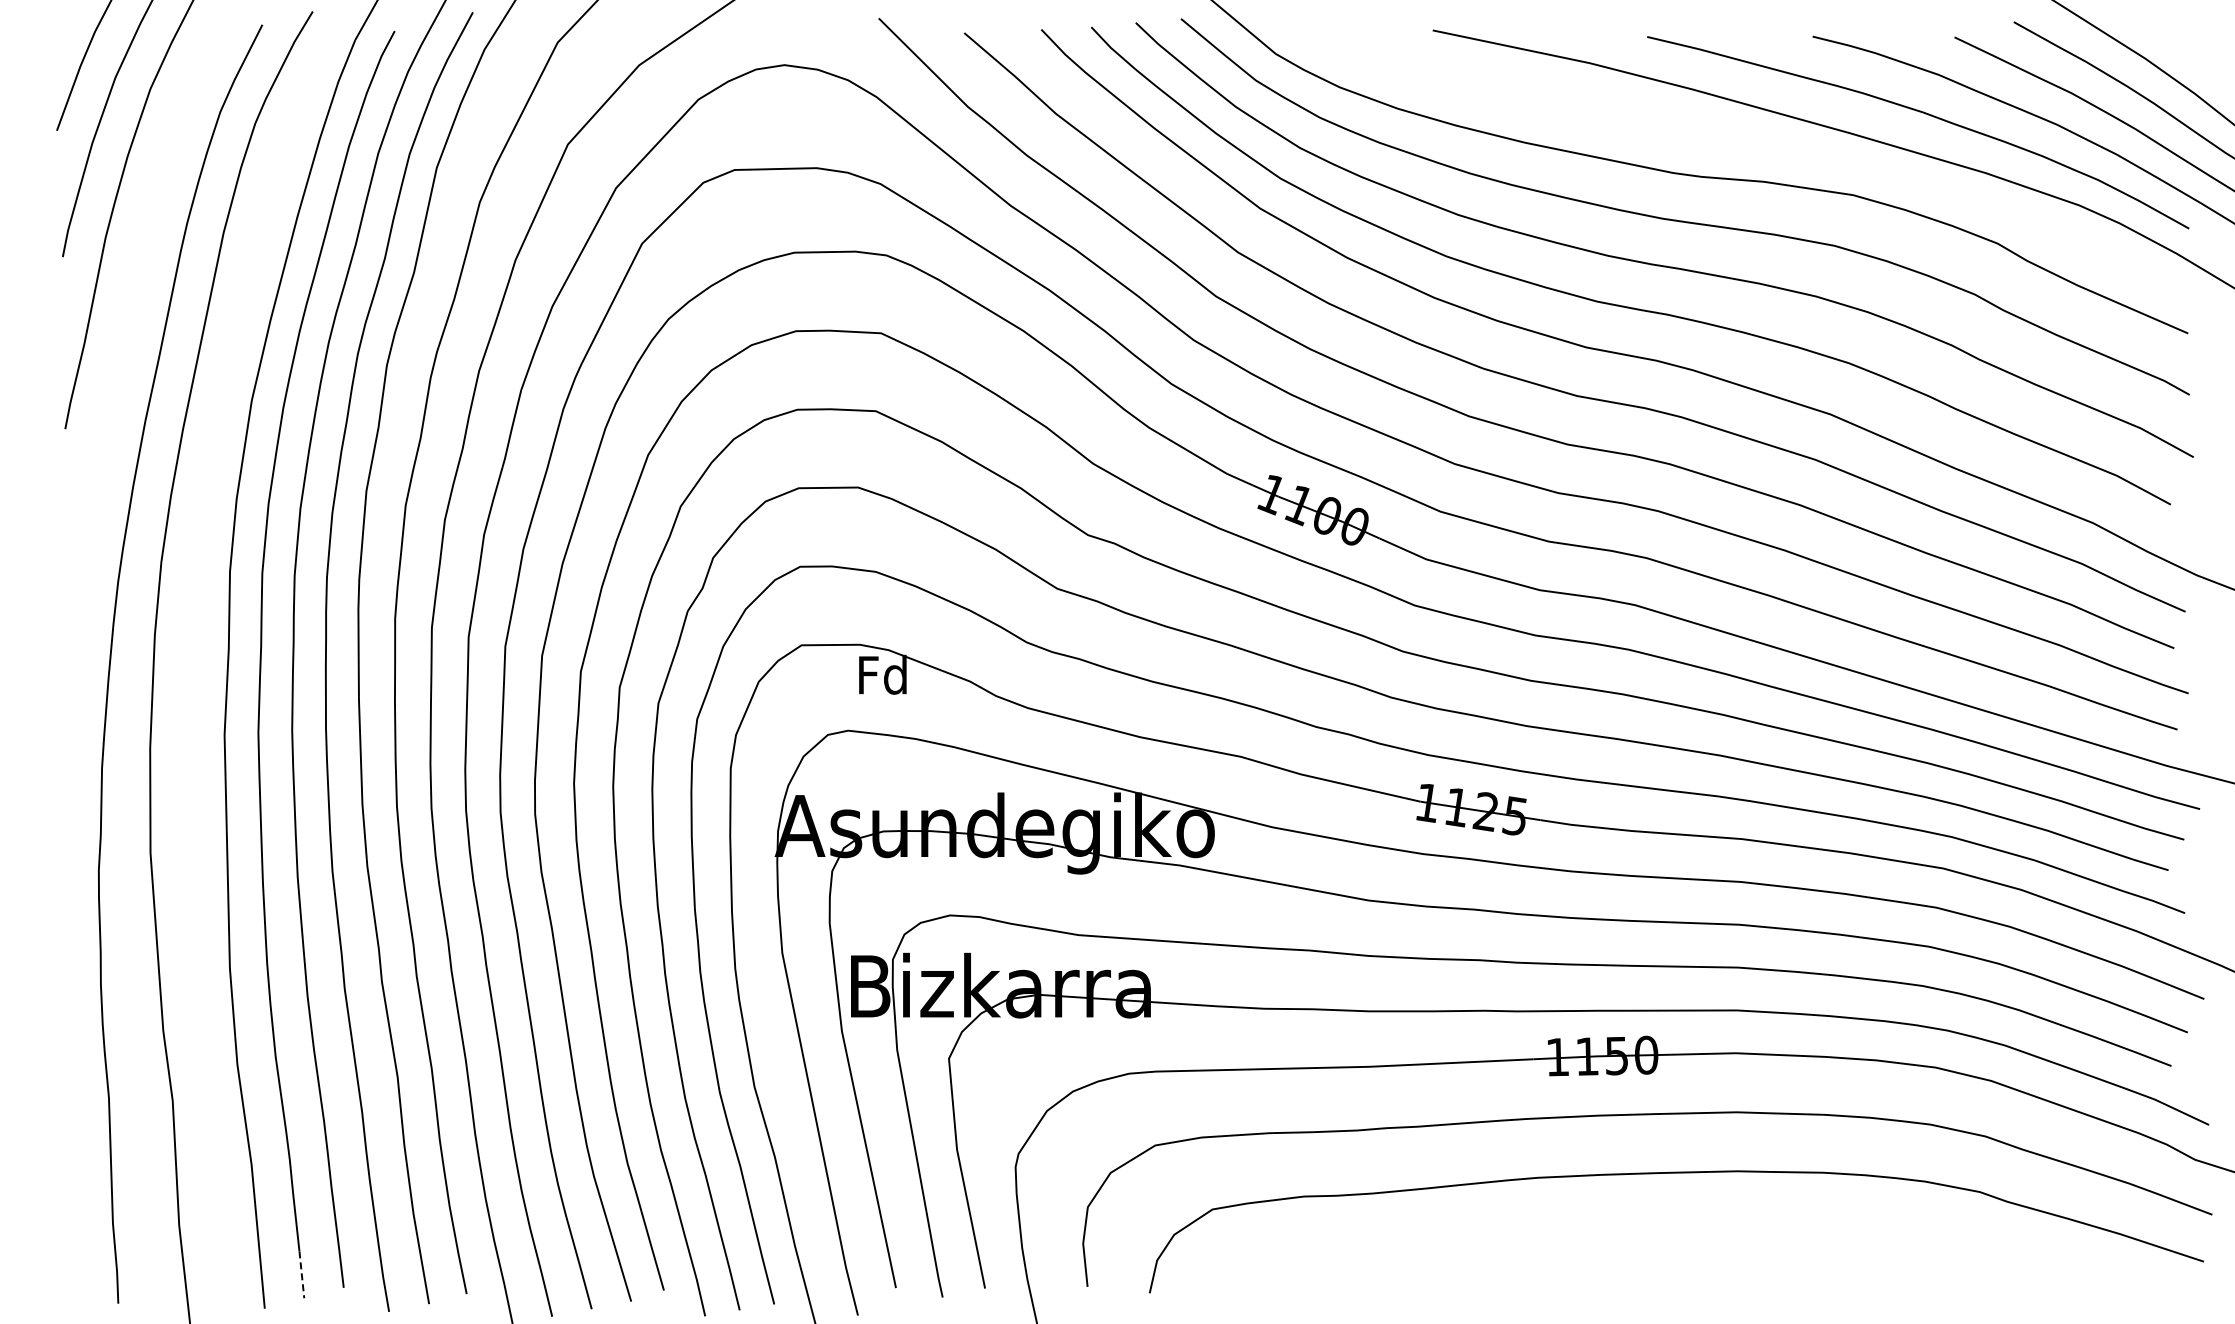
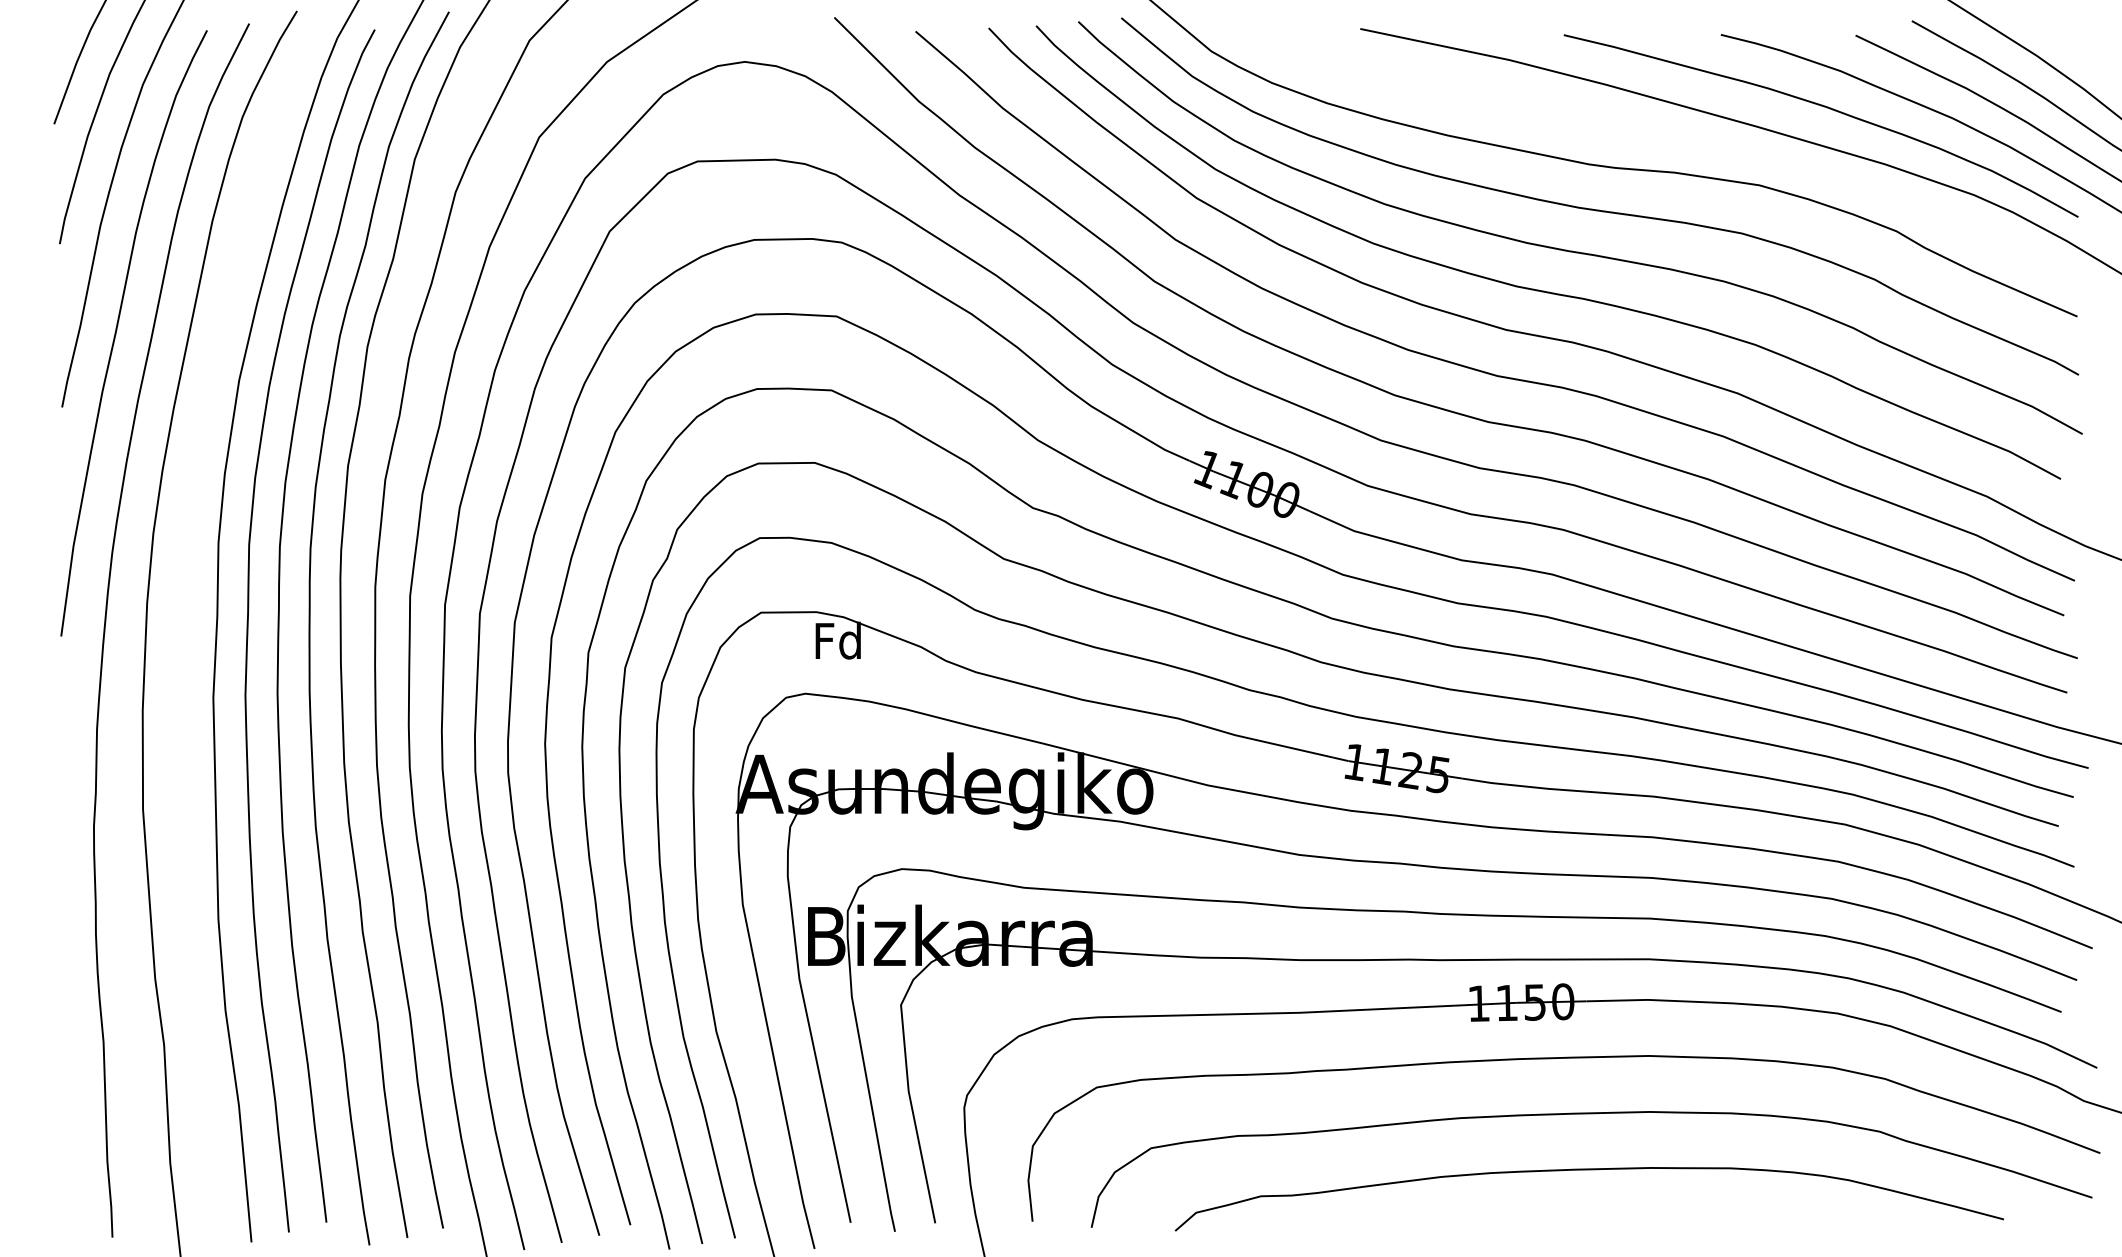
curve: (123, 348) -> (117, 330), added
curve: (1673, 1232) -> (1588, 1170), added
line: (301, 1274) -> (286, 1209), dashed -> solid

